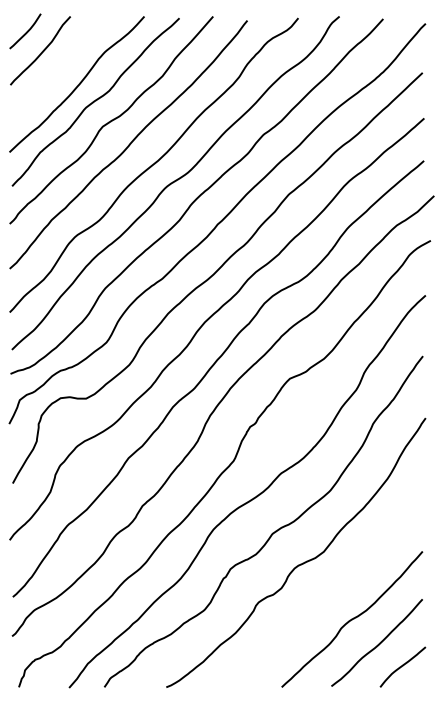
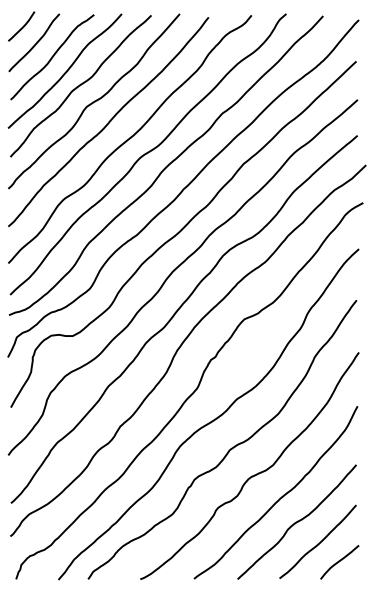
curve: (61, 67) -> (52, 56), added
curve: (332, 590) -> (280, 497), added

